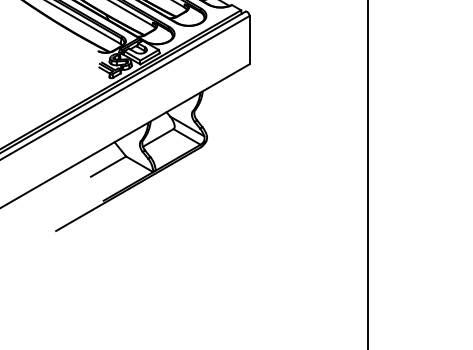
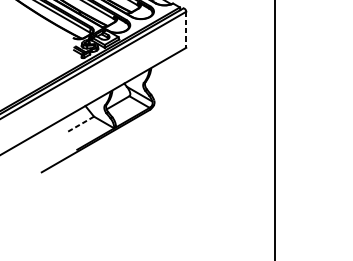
line: (249, 40) -> (186, 30), solid -> dashed
line: (108, 166) -> (80, 124), solid -> dashed

